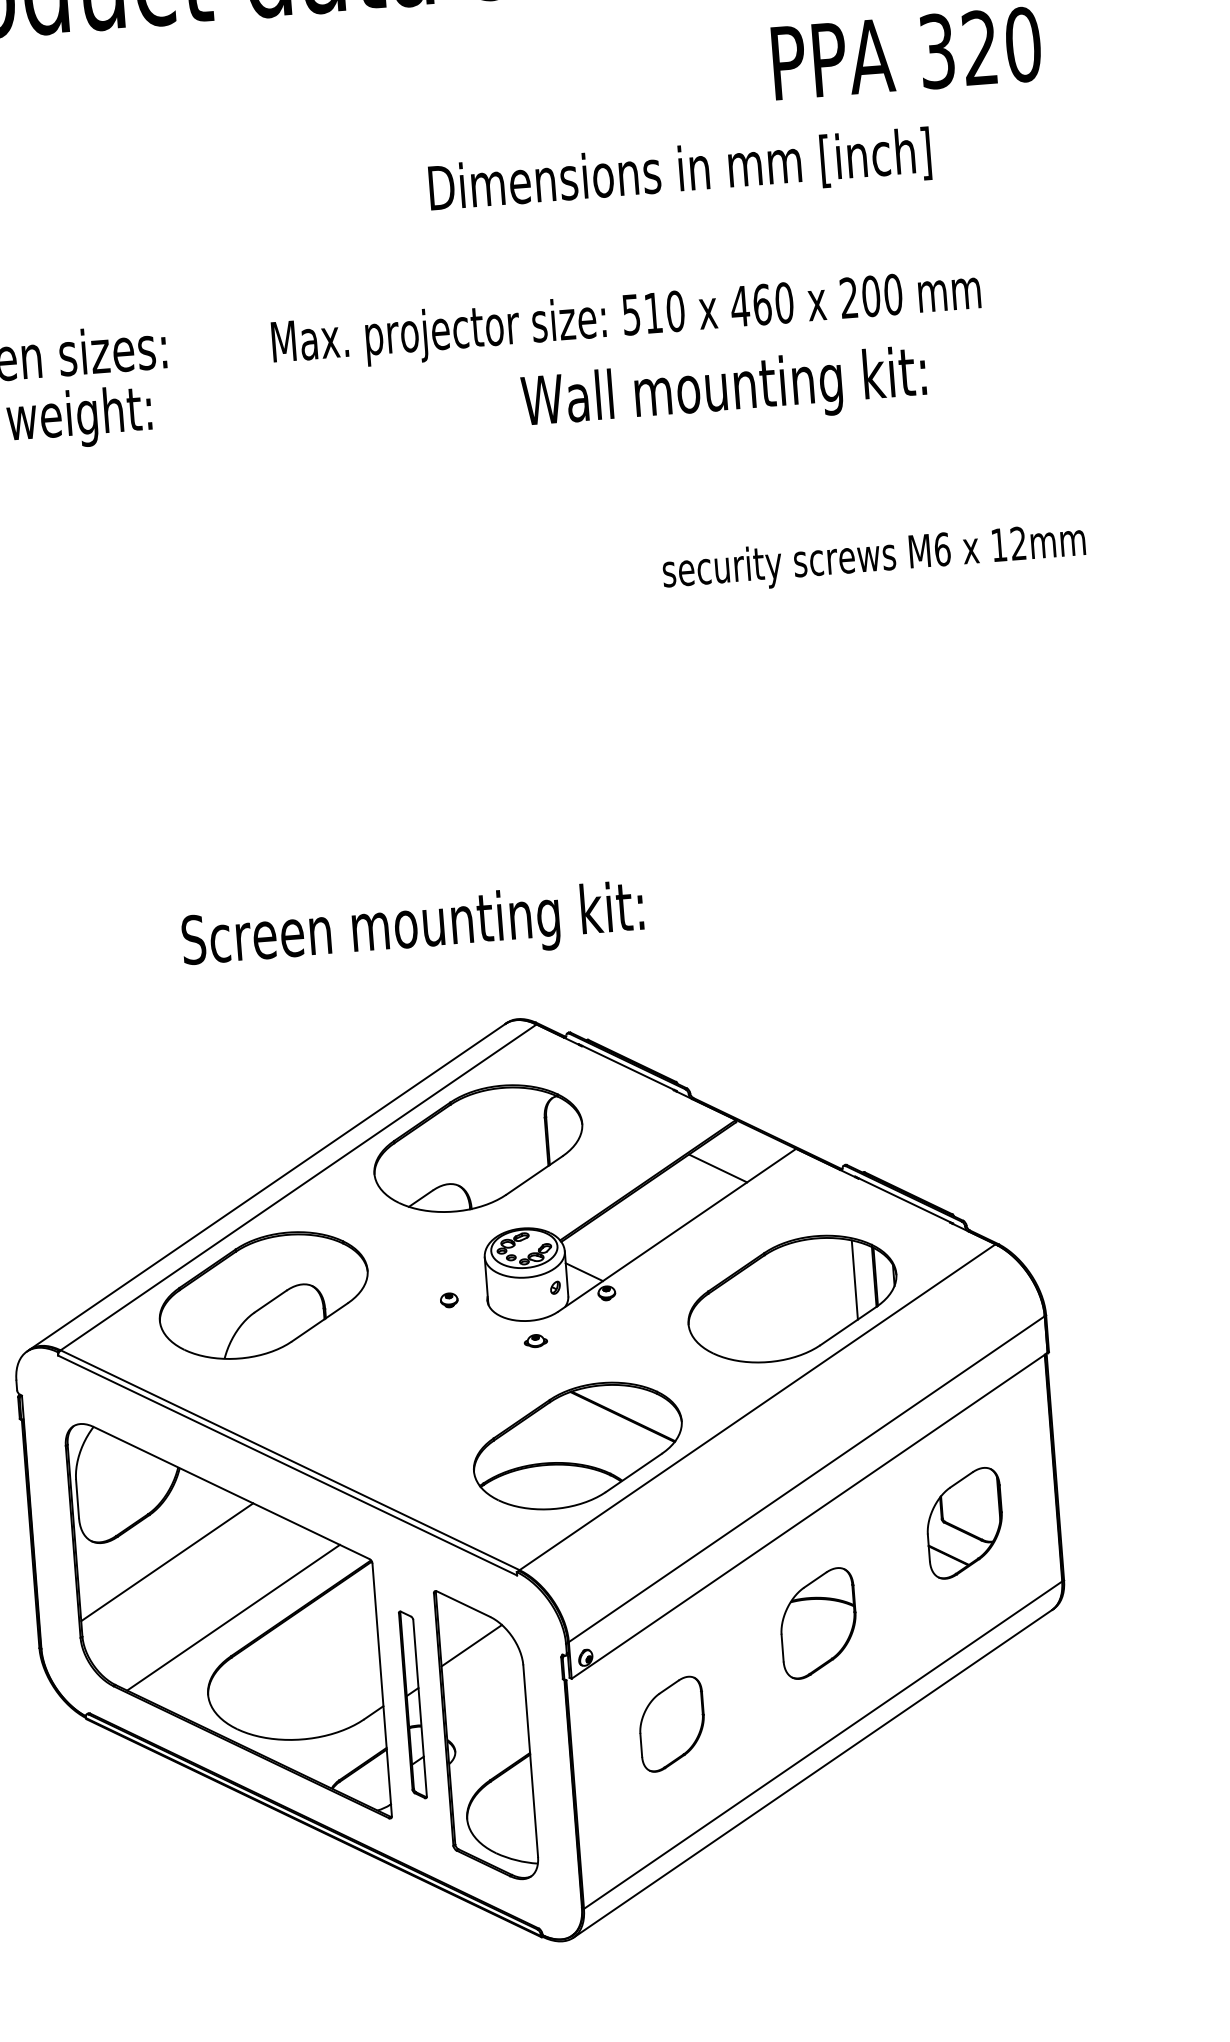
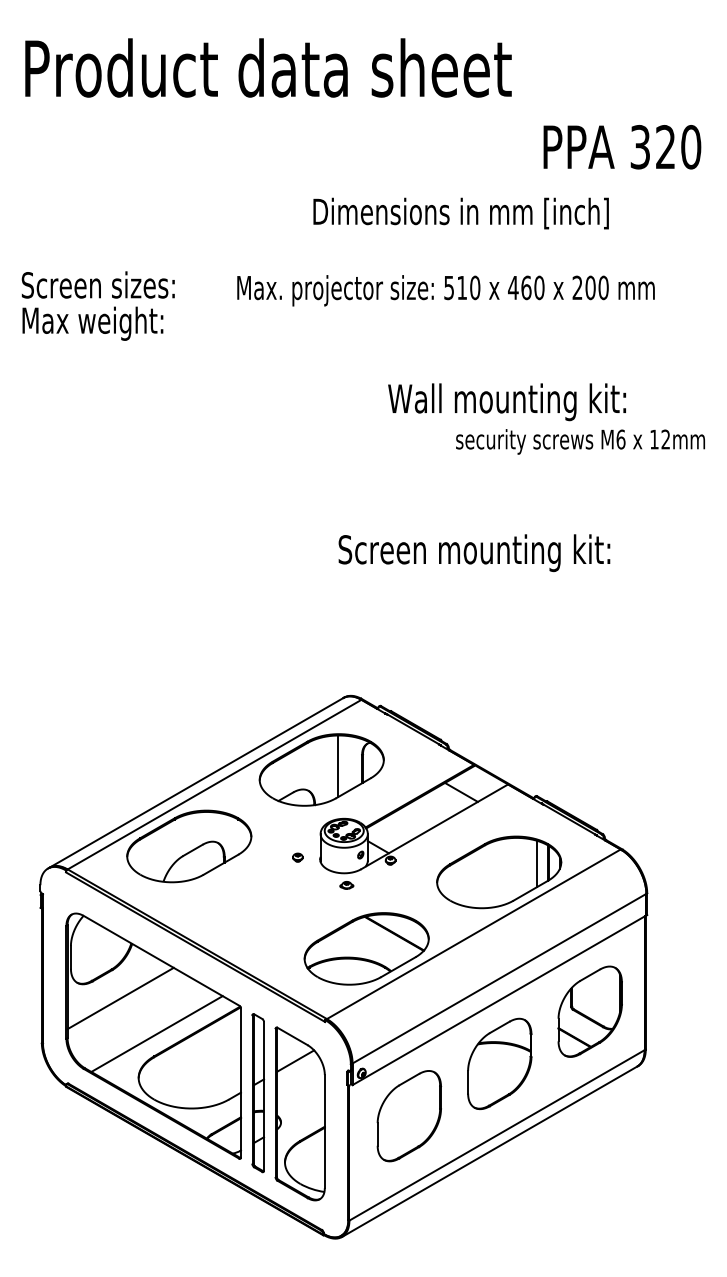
text: (678, 172) -> (460, 213), moved
text: (723, 392) -> (506, 402), moved
text: (413, 929) -> (474, 553), moved
line: (504, 1140) -> (337, 766), added
part: (963, 1523) -> (589, 1011), size x1.43
part: (817, 1623) -> (499, 1063), size x1.43
part: (413, 1705) -> (258, 1093), size x1.43
part: (672, 1724) -> (409, 1116), size x1.67

